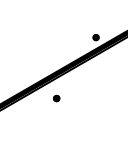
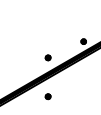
part: (56, 55) -> (47, 57), added

